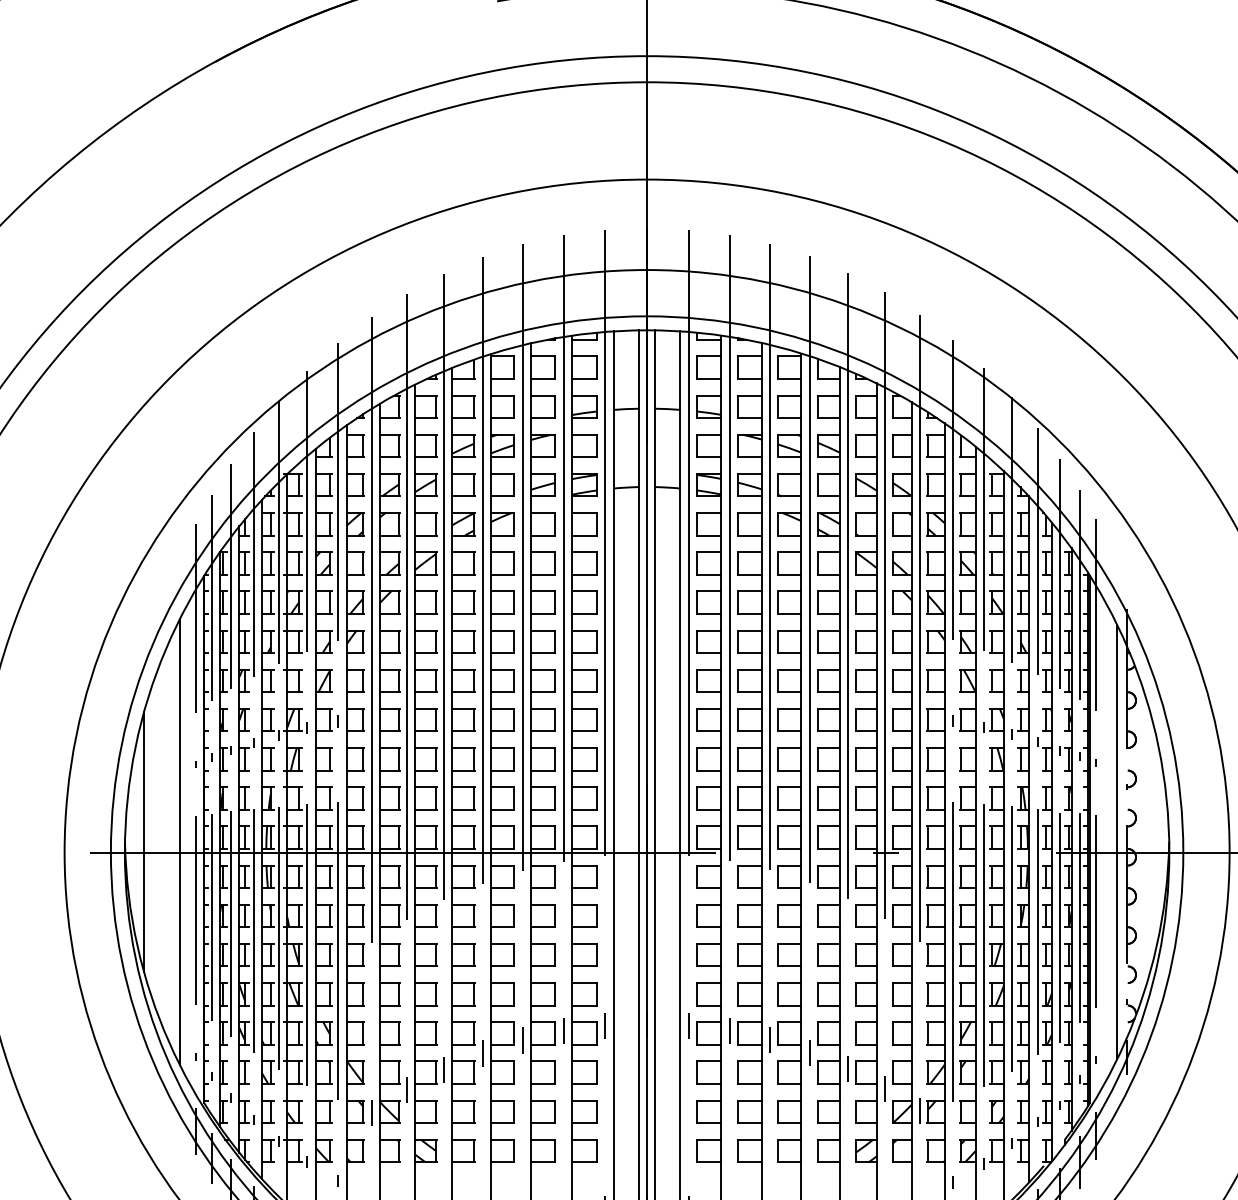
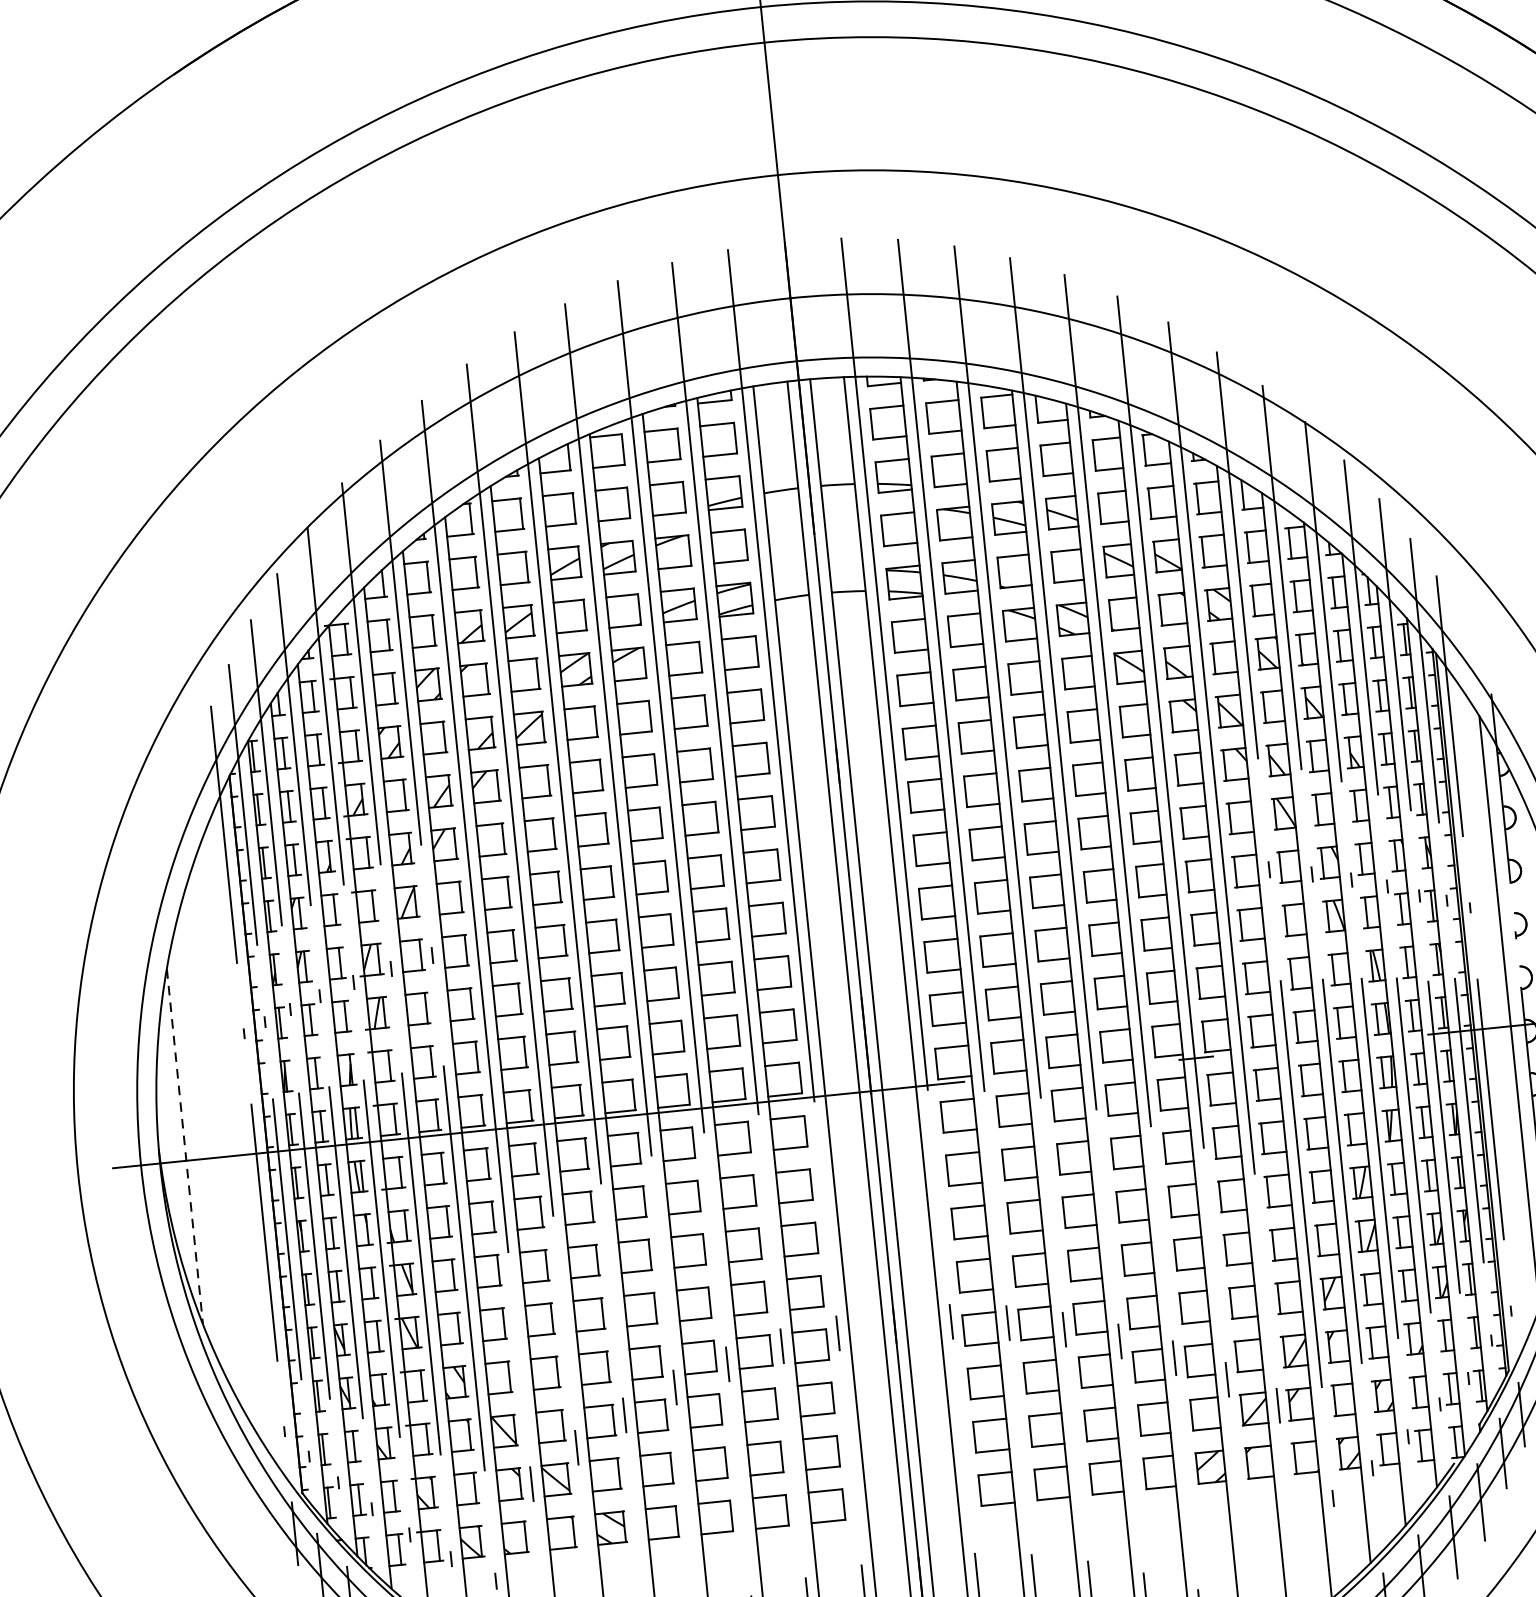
line: (144, 842) -> (185, 1147), solid -> dashed
line: (180, 842) -> (234, 1142), removed

